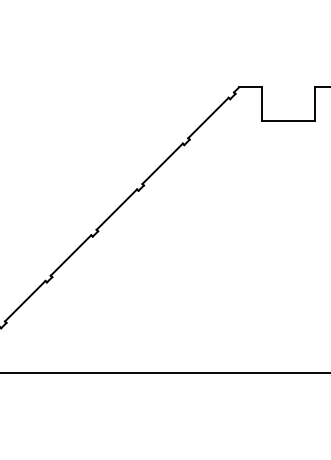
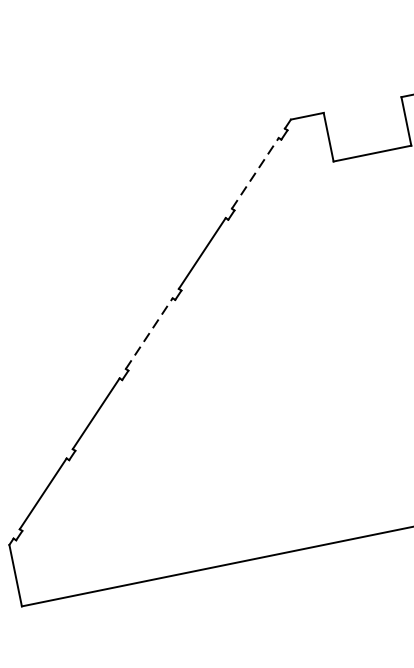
line: (208, 118) -> (255, 174), solid -> dashed
line: (116, 209) -> (148, 333), solid -> dashed

